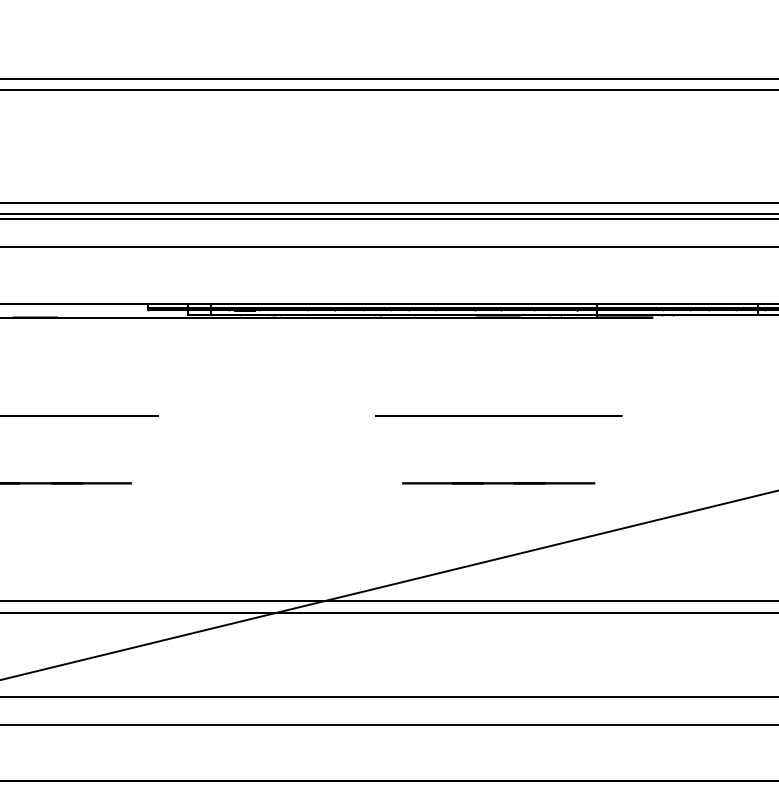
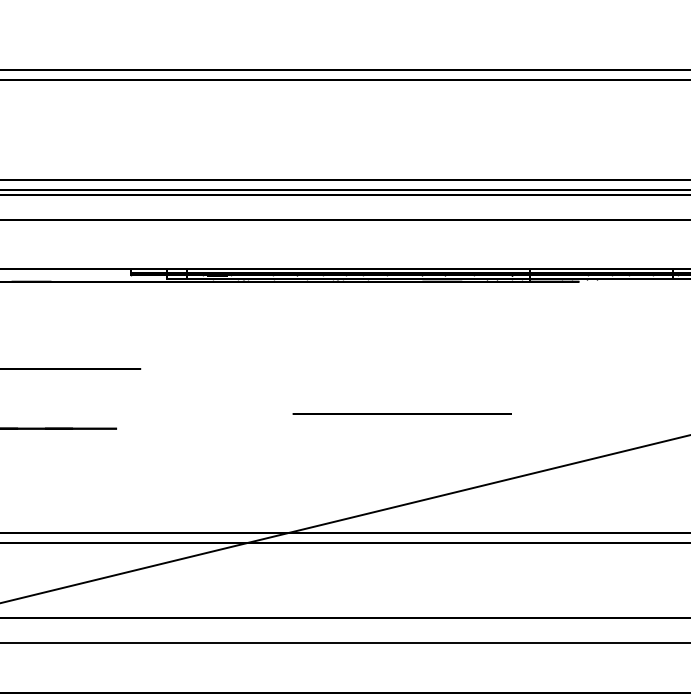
circle: (497, 415) -> (401, 413), moved
line: (497, 483) -> (441, 428), removed

